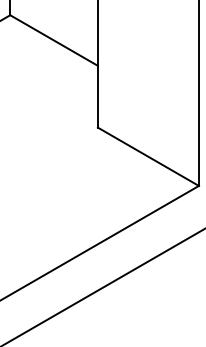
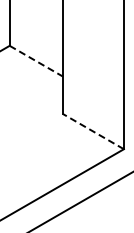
line: (54, 41) -> (36, 61), solid -> dashed
line: (146, 156) -> (92, 131), solid -> dashed

